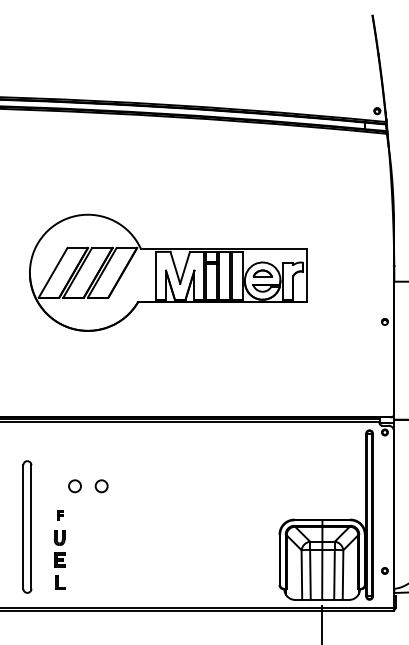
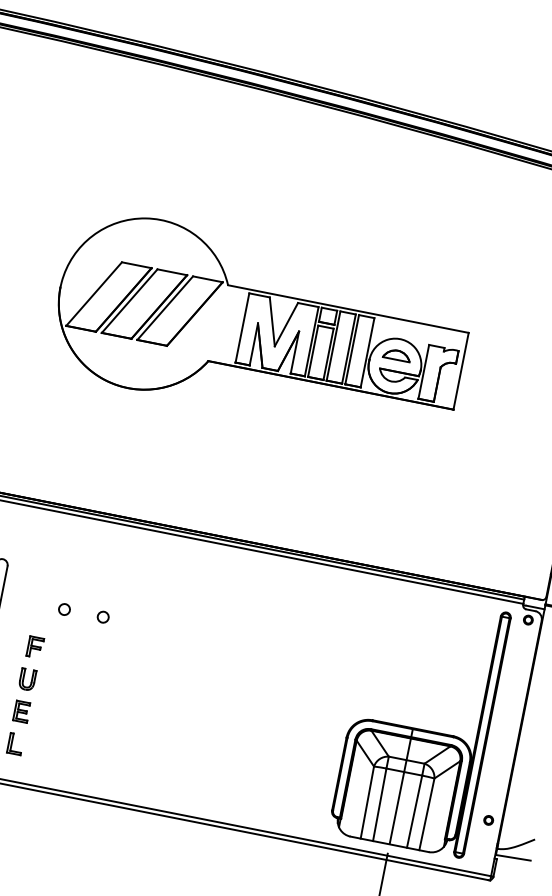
circle: (74, 486) -> (63, 609), size x0.62
circle: (101, 486) -> (102, 617), size x0.62
part: (60, 515) -> (35, 647), size x1.67

